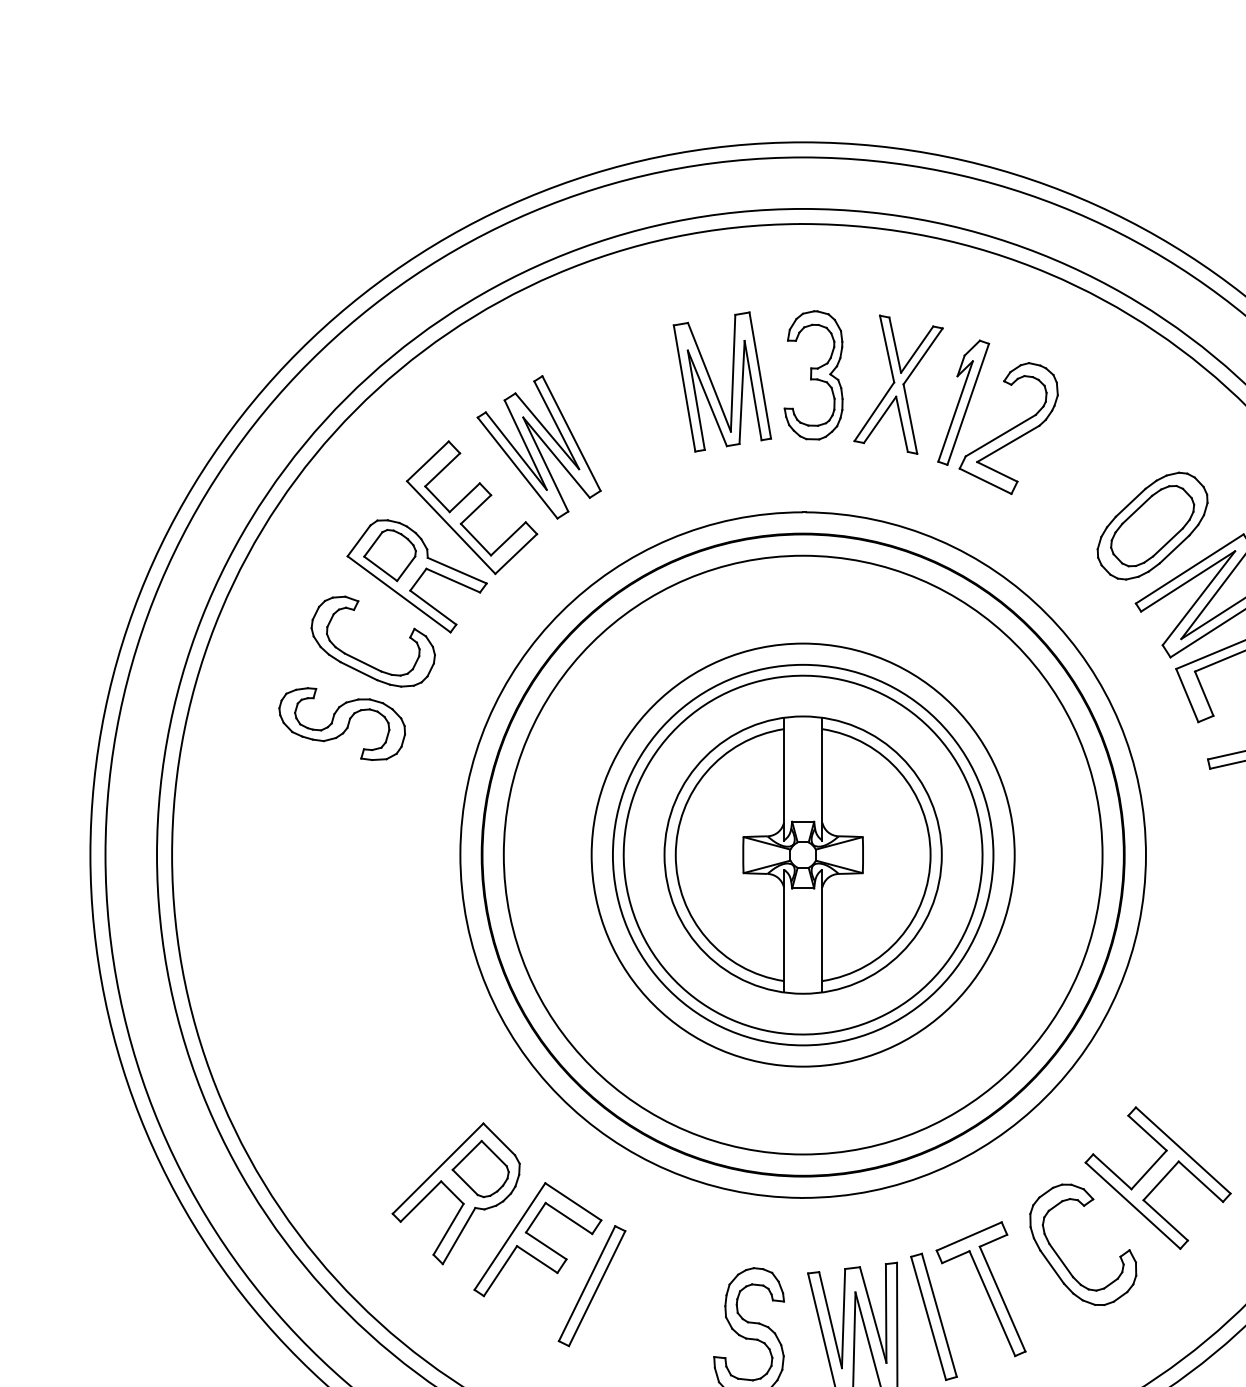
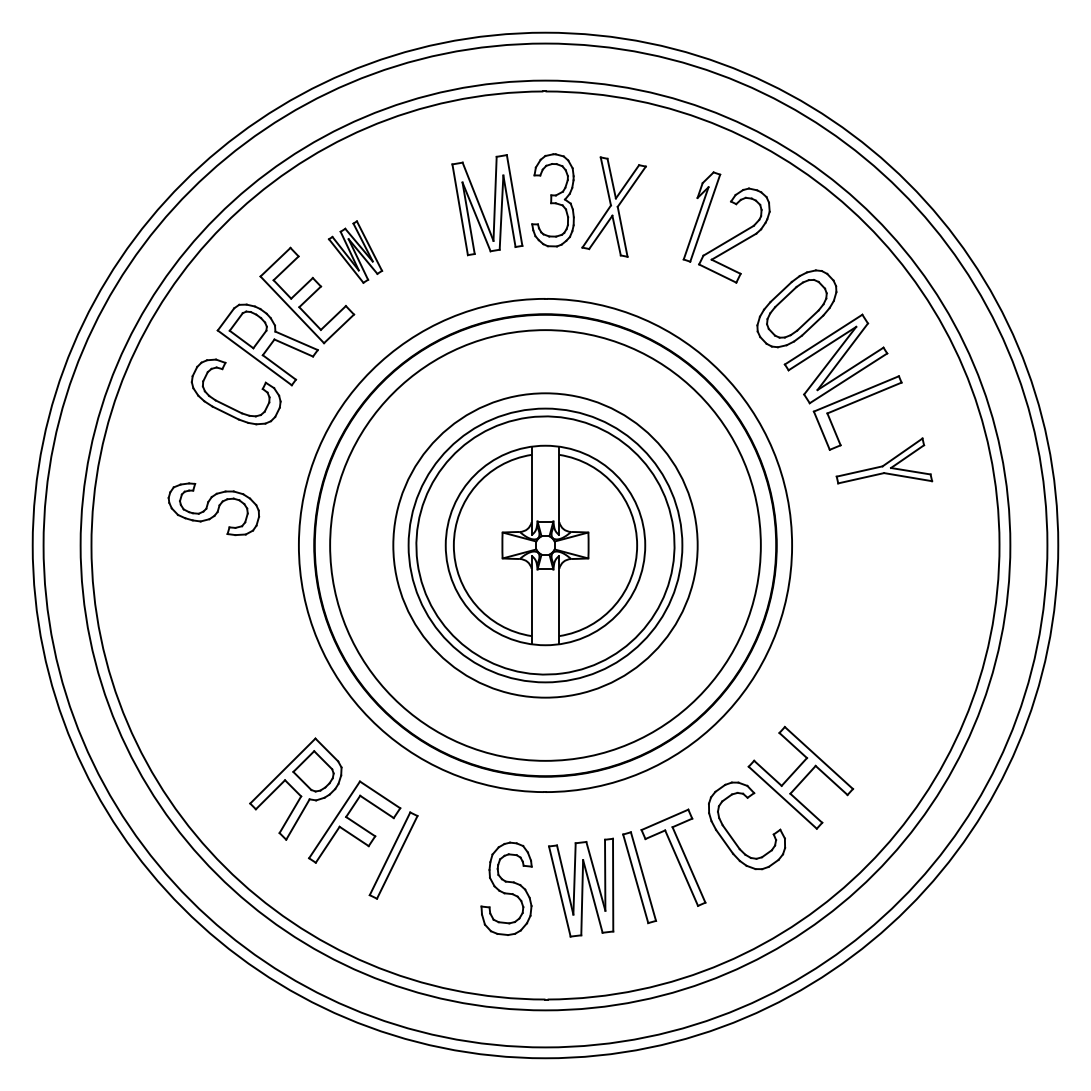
part: (1007, 429) -> (733, 236), moved
part: (539, 446) -> (355, 251), size x0.6
part: (341, 723) -> (213, 508), moved

